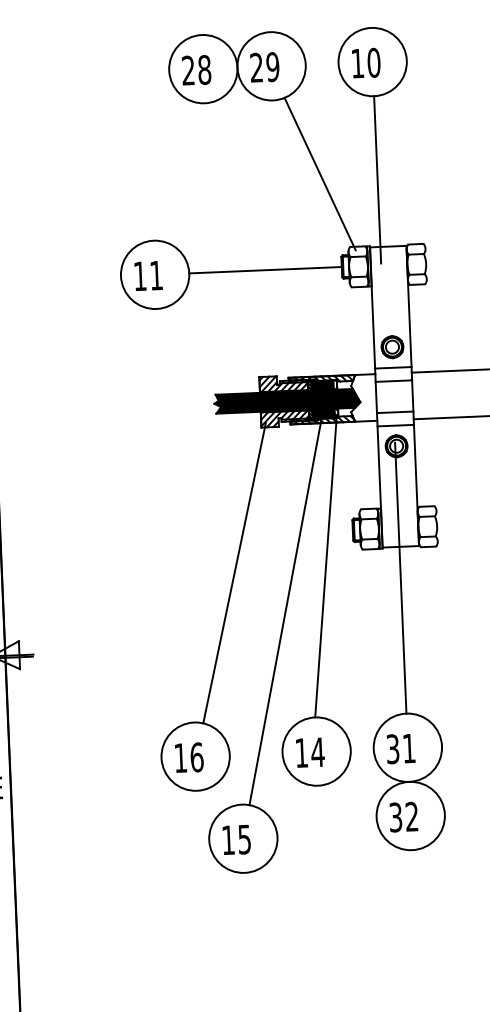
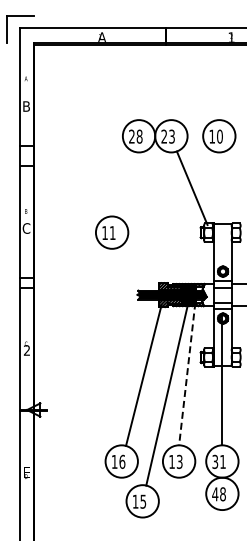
text: (271, 66) -> (171, 136), 29 -> 23
line: (377, 178) -> (219, 191), removed
line: (265, 269) -> (164, 232), removed
line: (326, 565) -> (187, 373), solid -> dashed
text: (317, 751) -> (179, 461), 14 -> 13
text: (402, 817) -> (218, 494), 32 -> 48

